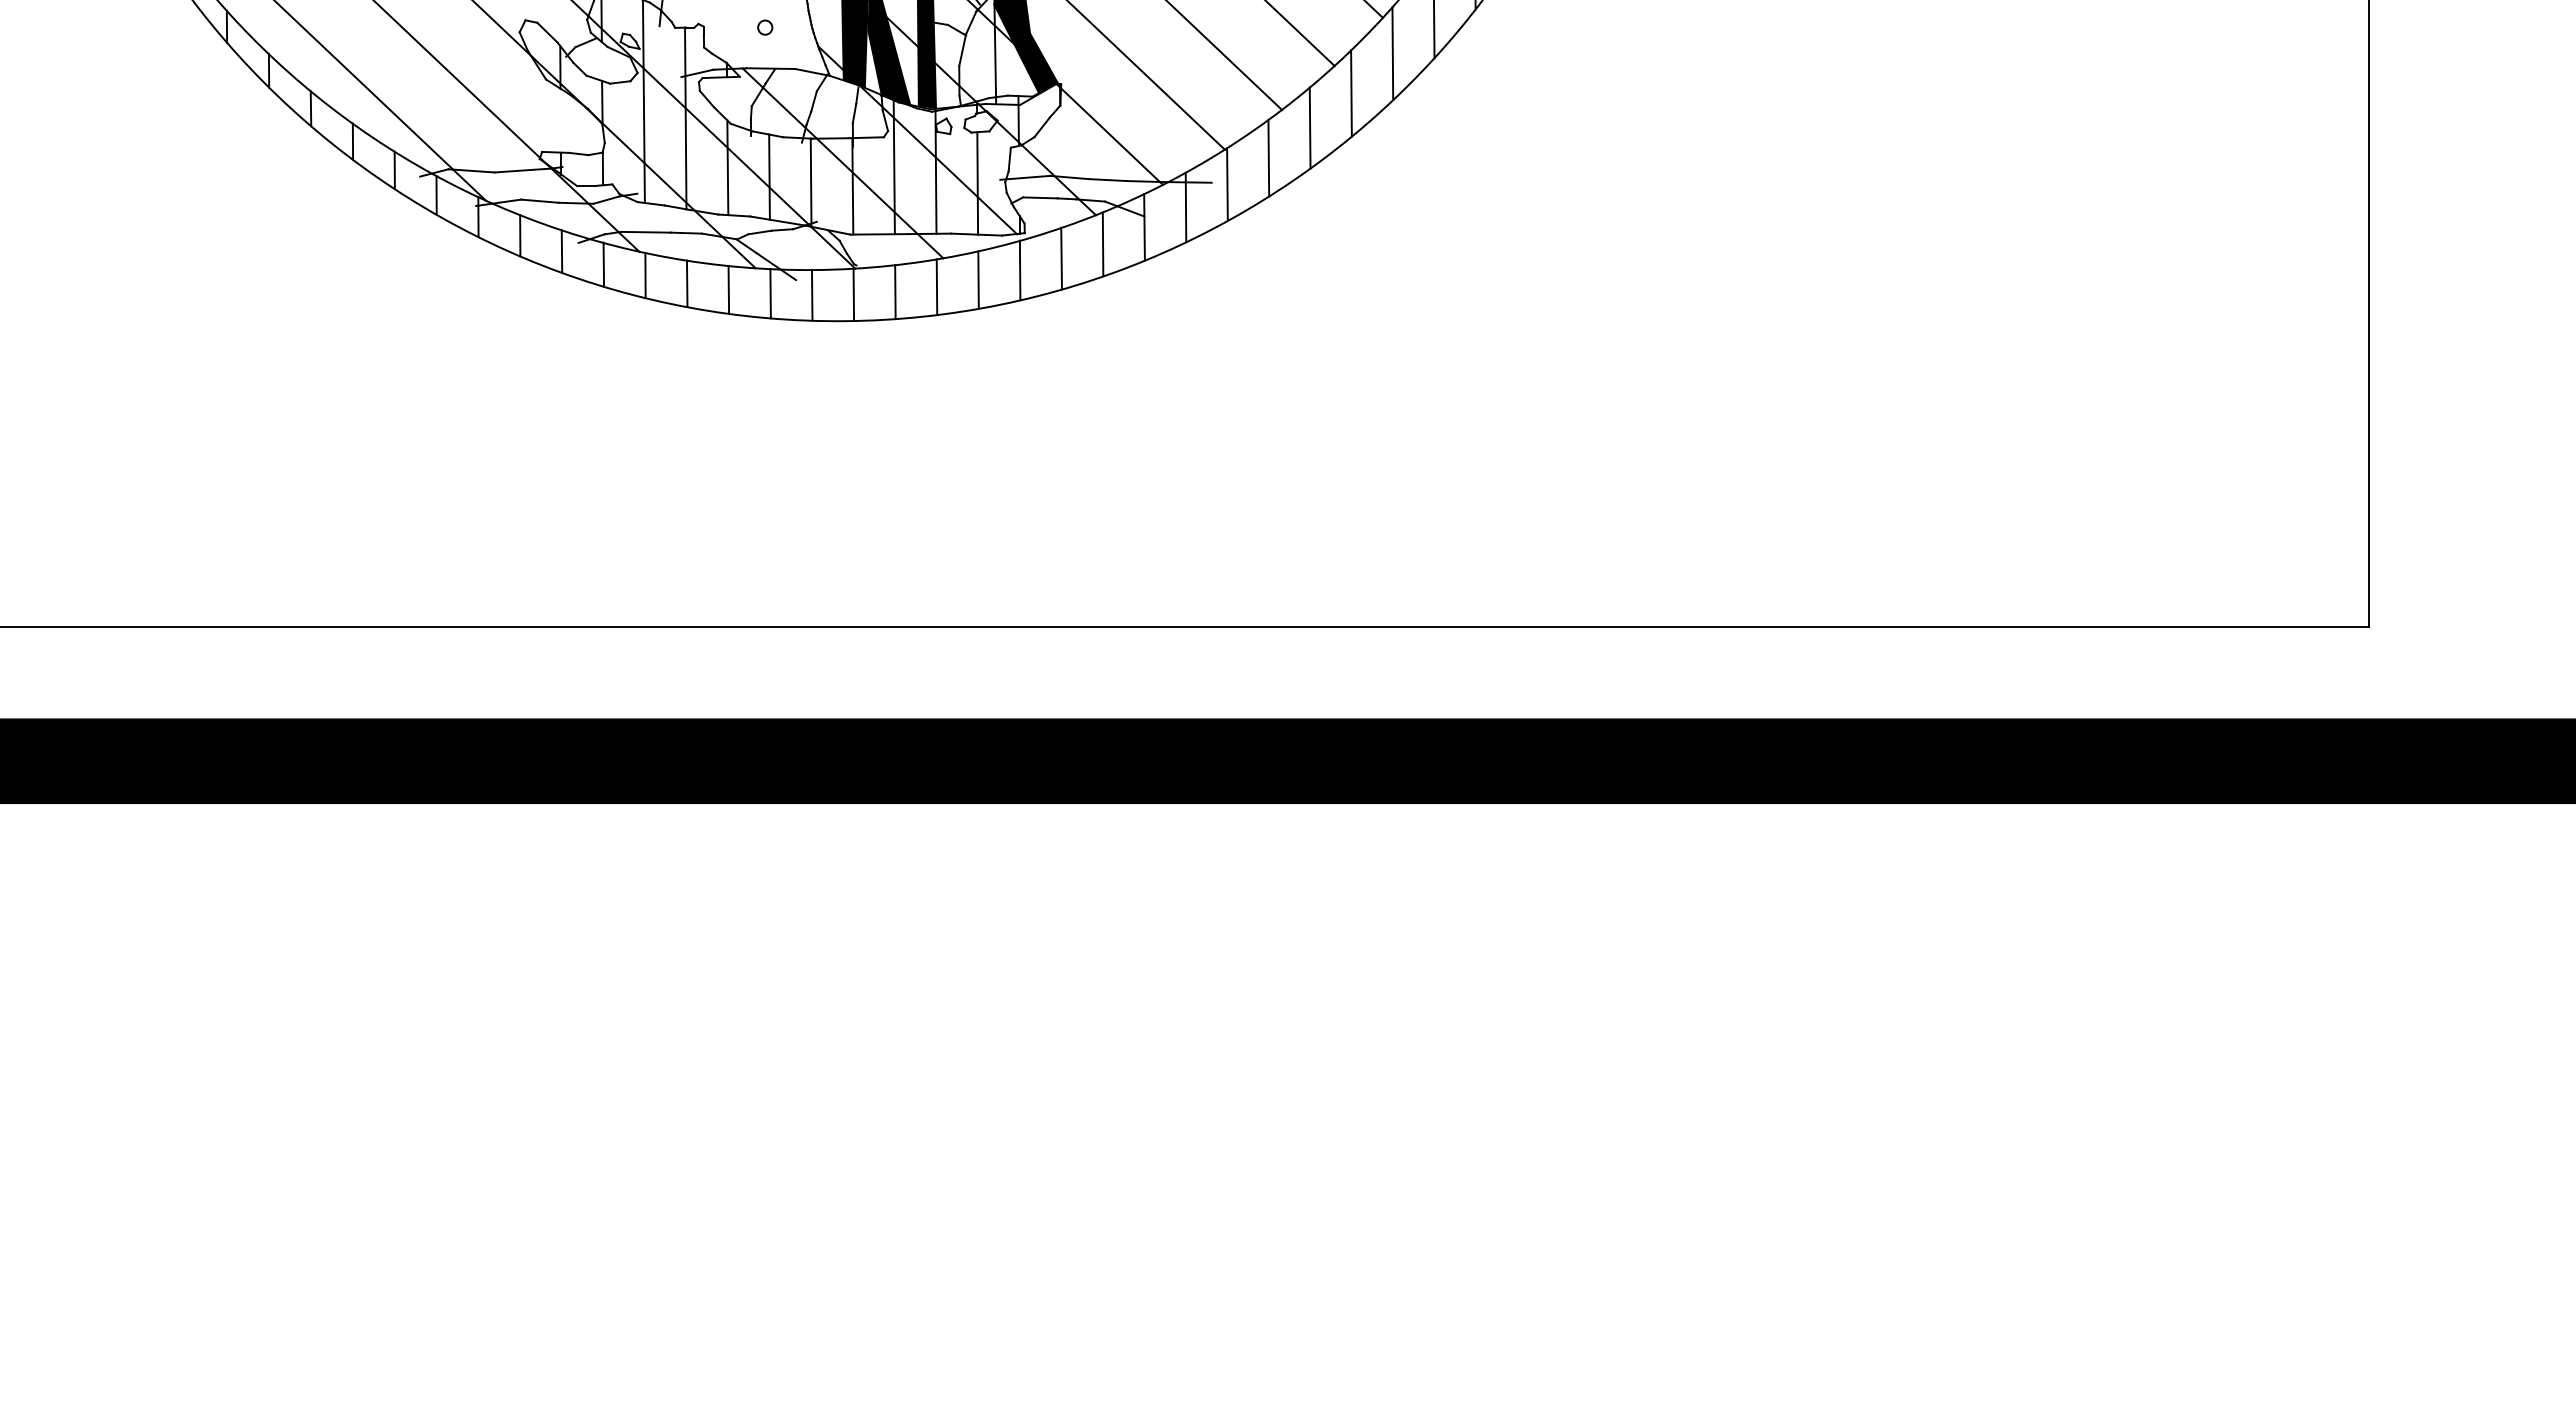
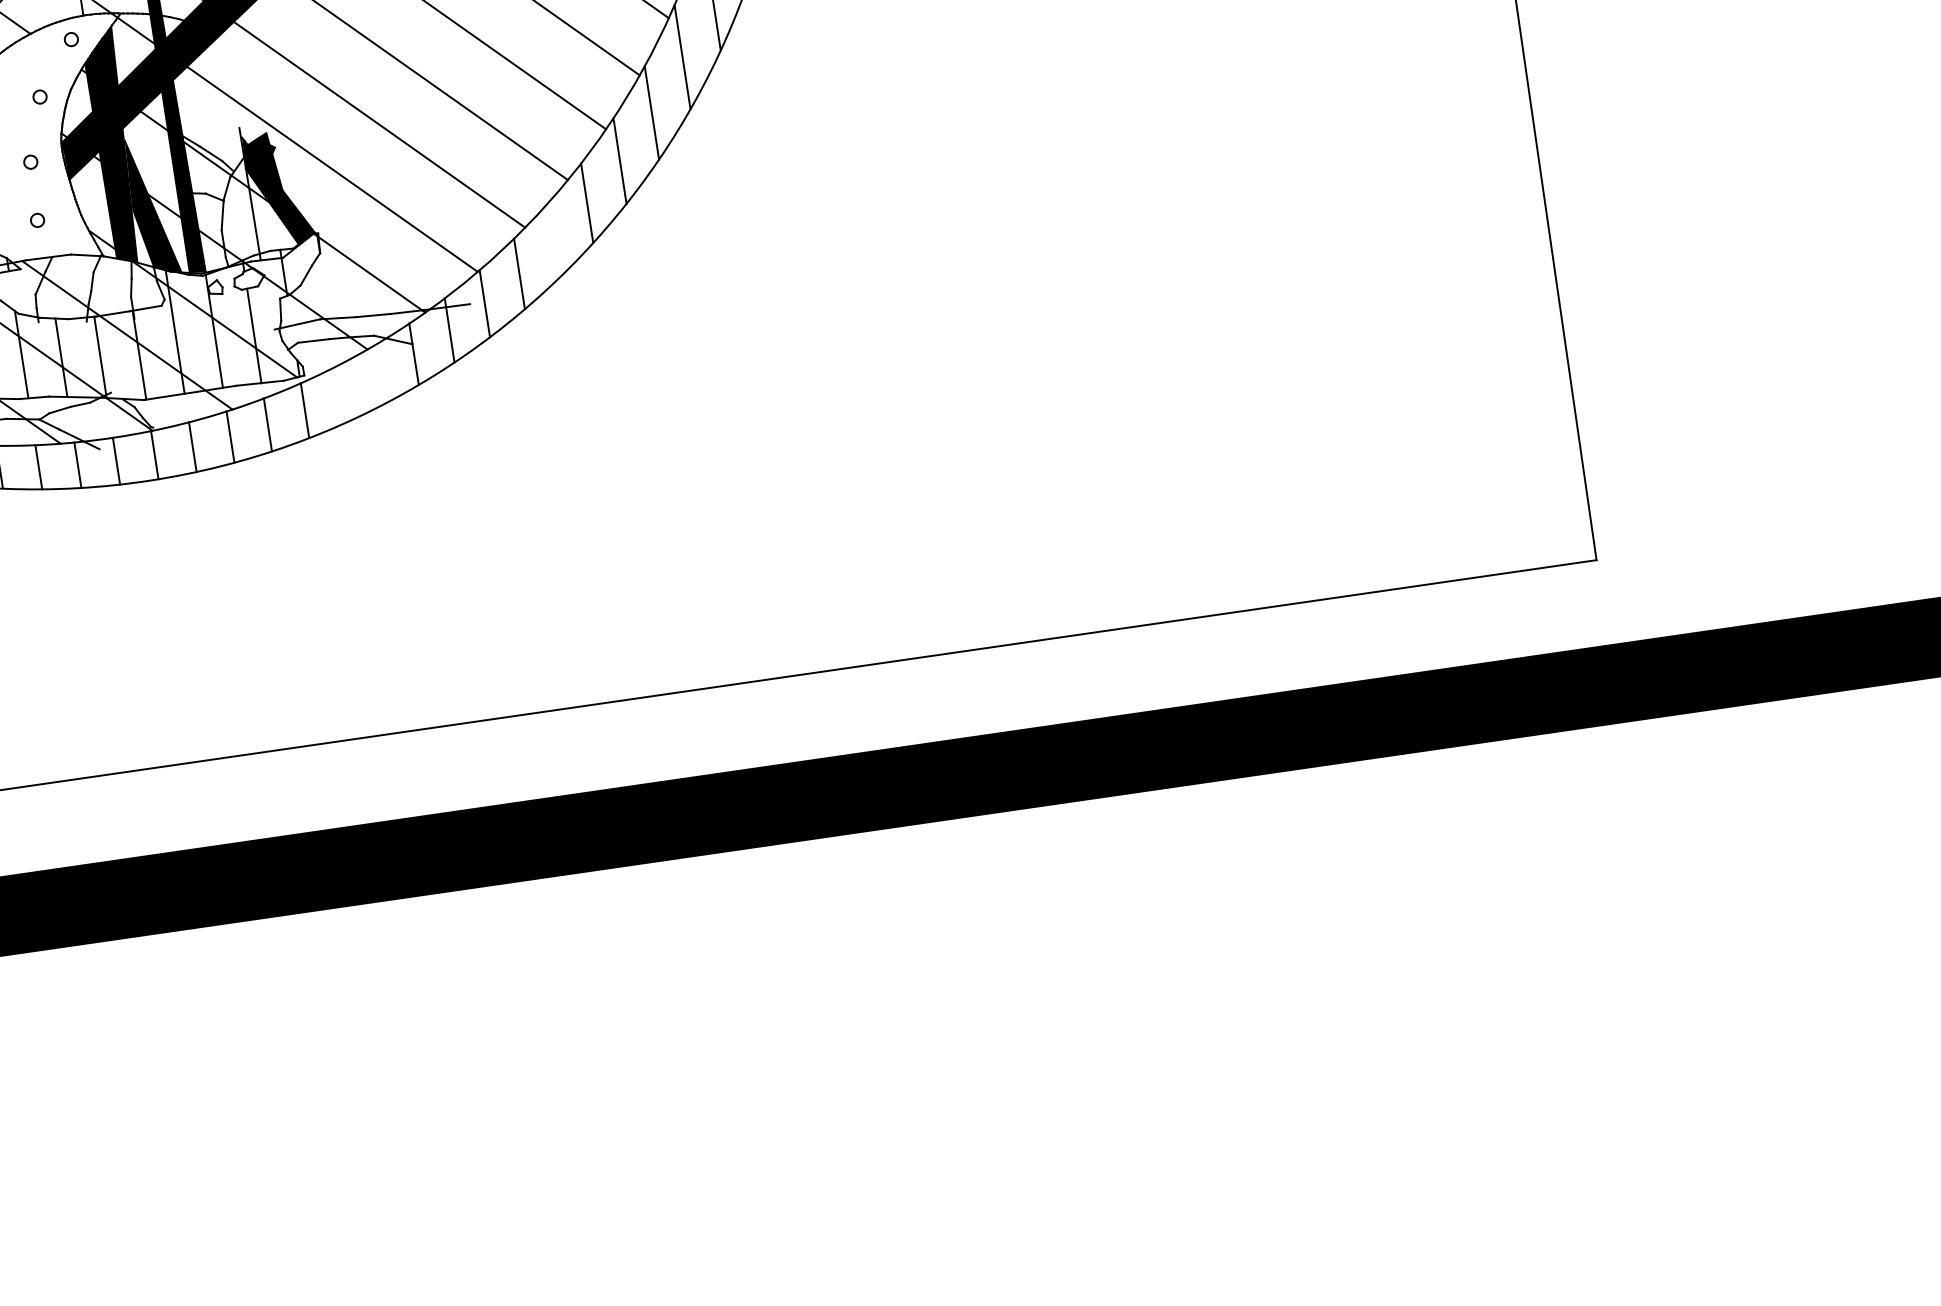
line: (1309, 127) -> (552, 240), removed
line: (1102, 244) -> (377, 375), removed
line: (1061, 258) -> (341, 394), removed

